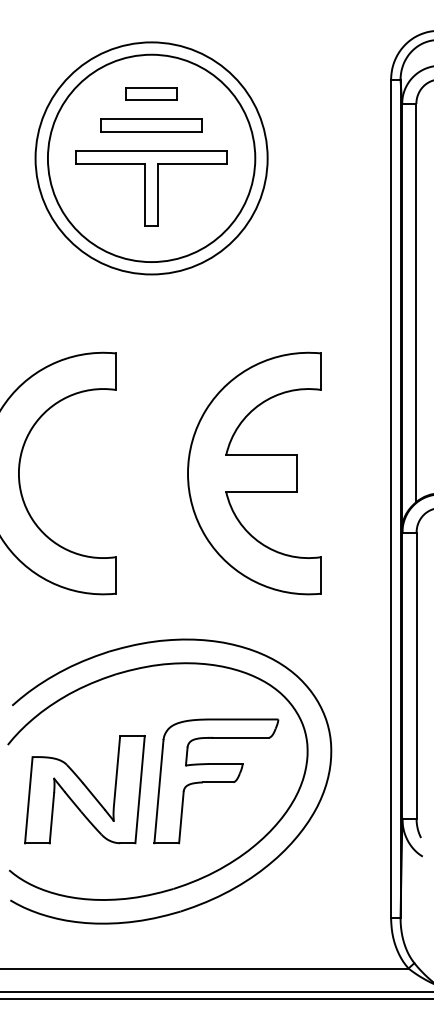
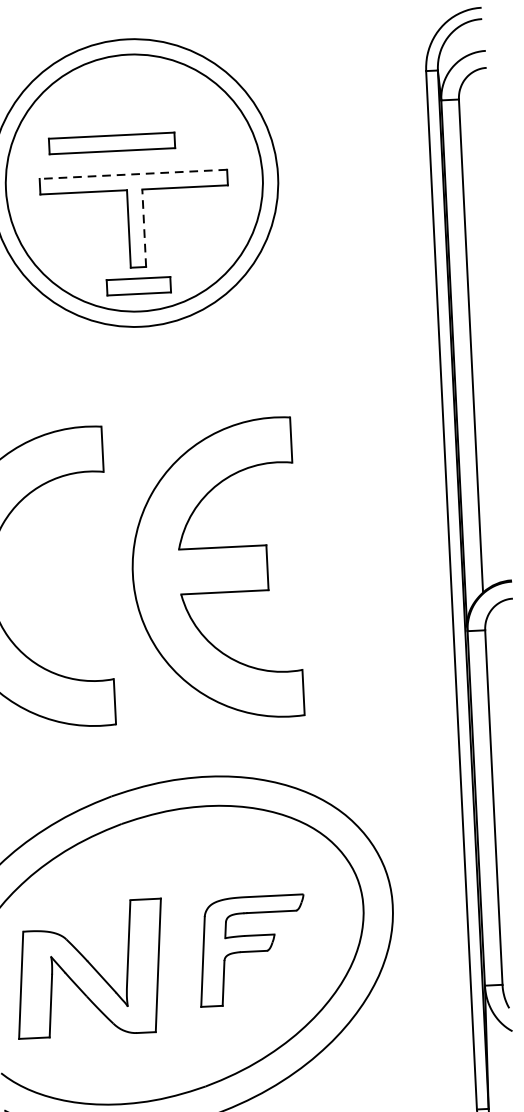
part: (151, 93) -> (139, 285), moved
part: (151, 125) -> (112, 143), moved
line: (151, 151) -> (133, 174), solid -> dashed
line: (157, 194) -> (143, 227), solid -> dashed
part: (254, 473) -> (215, 570), moved
part: (216, 781) -> (252, 950), size x0.7

